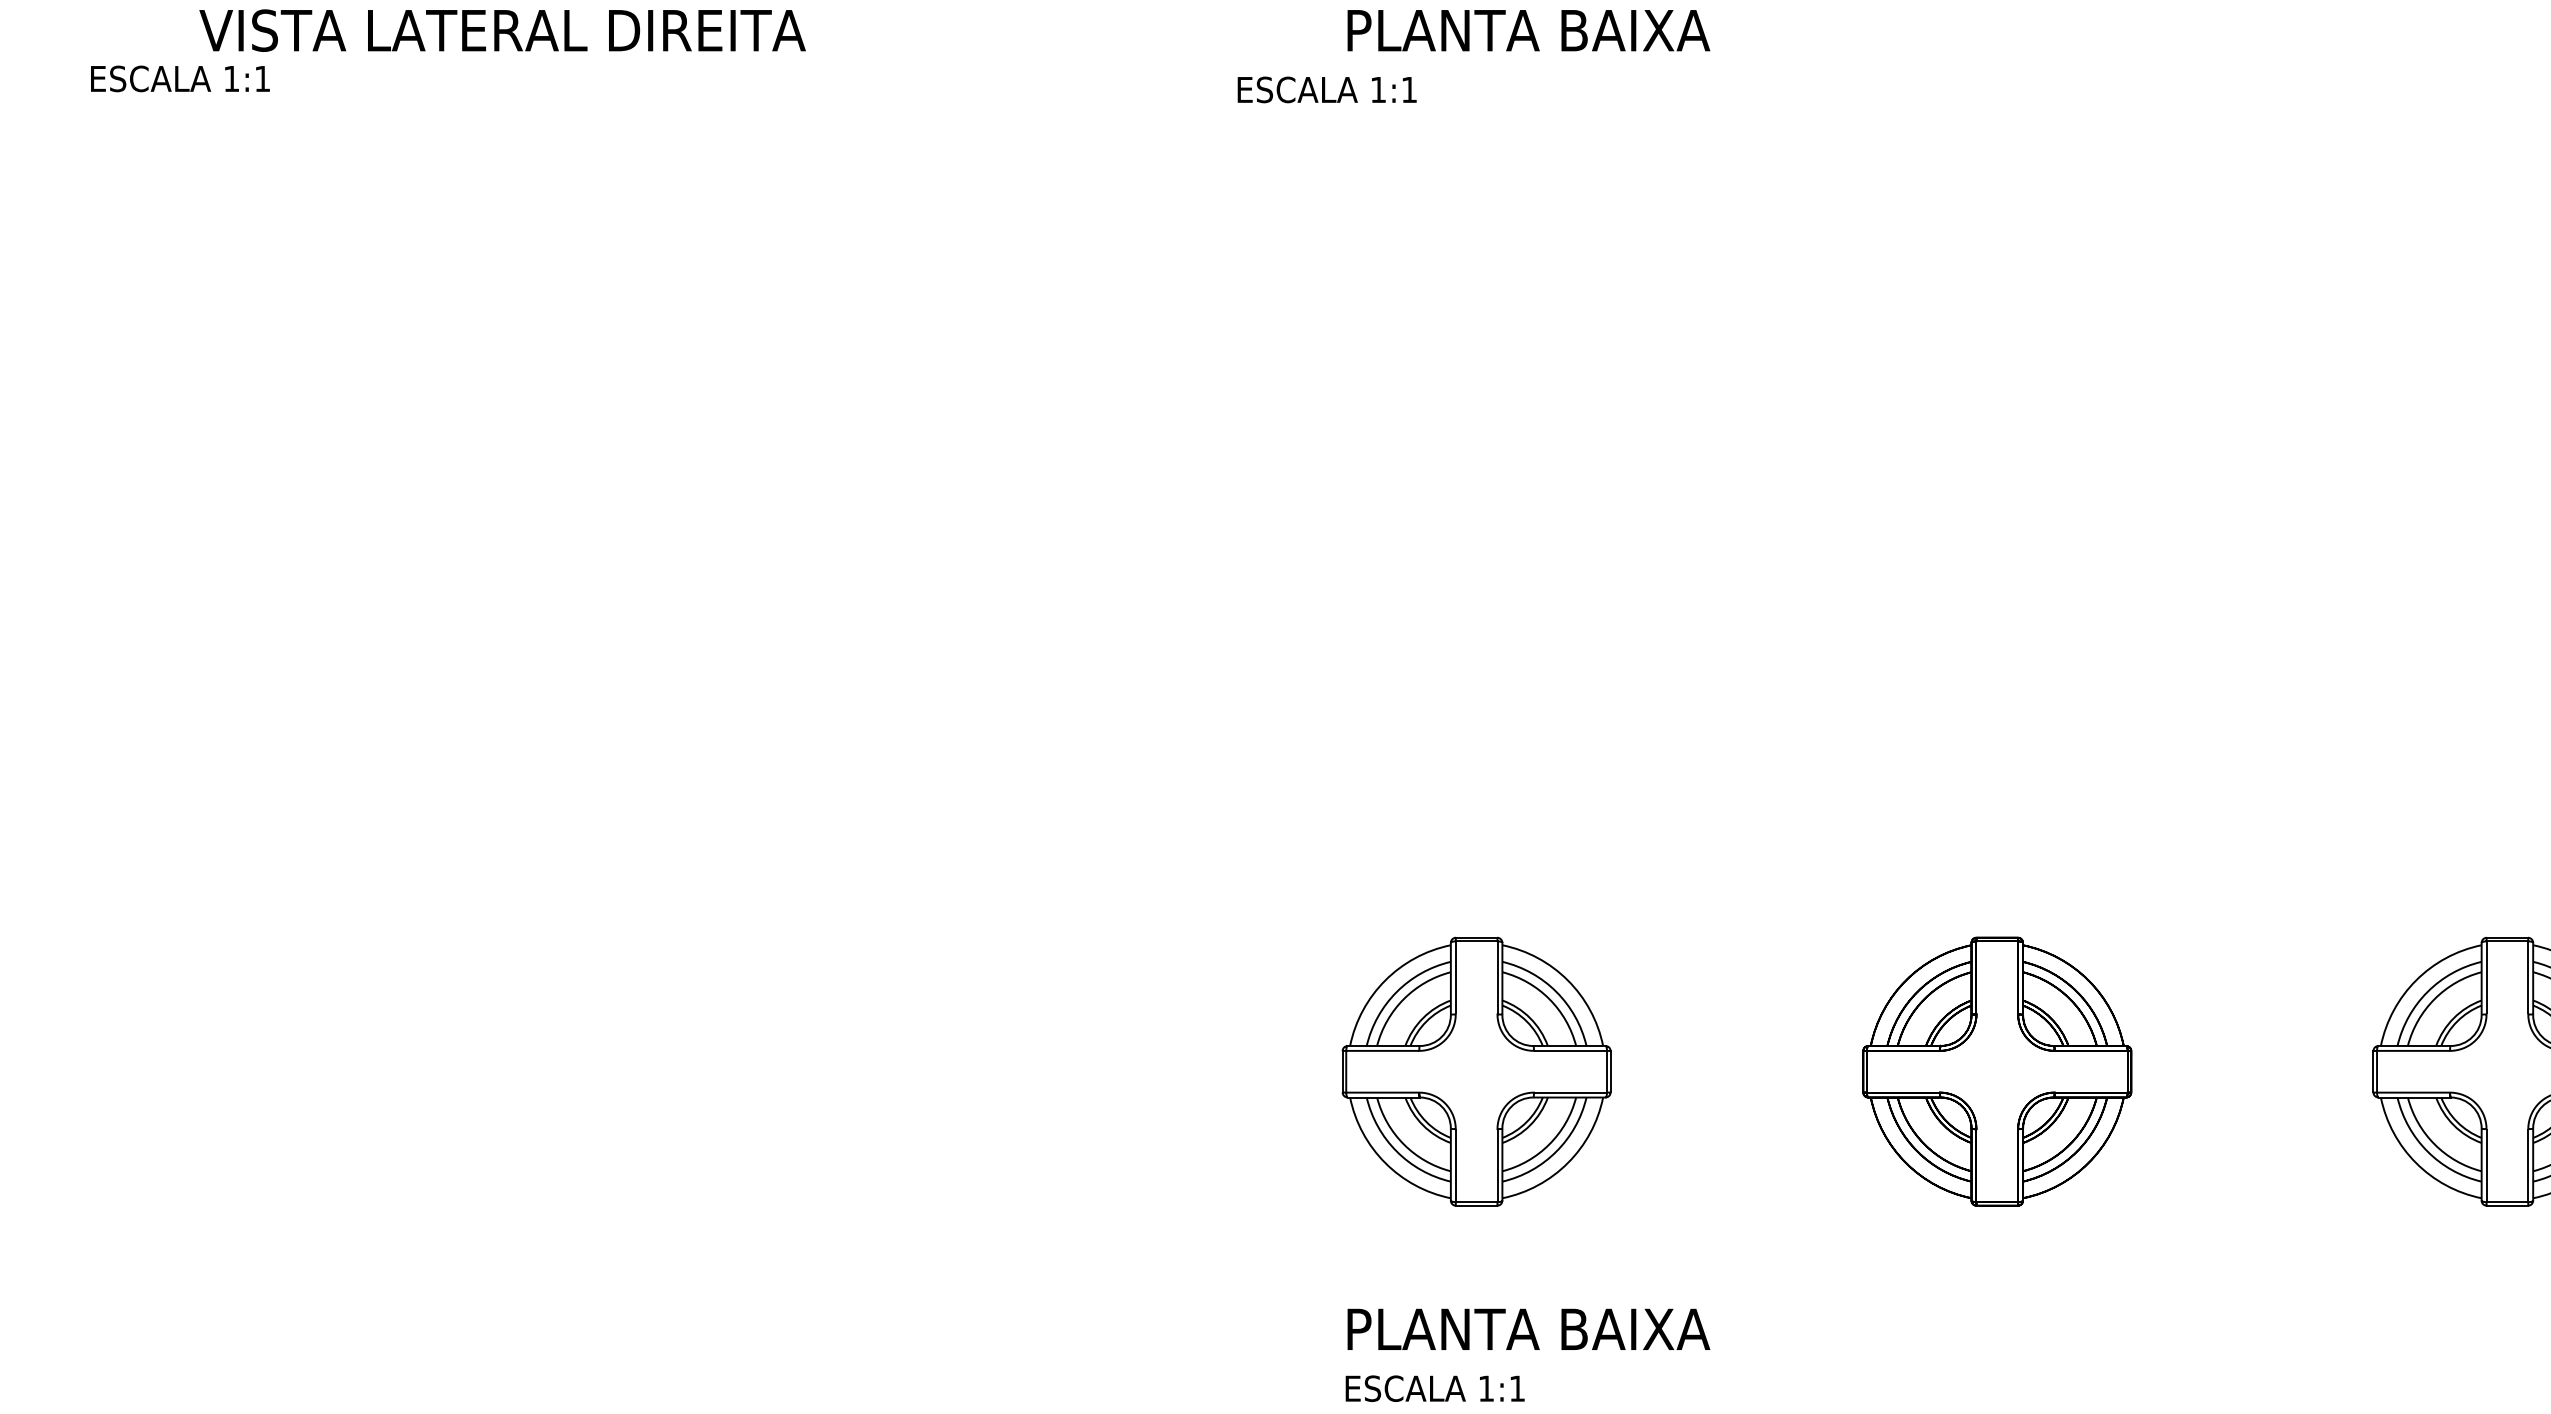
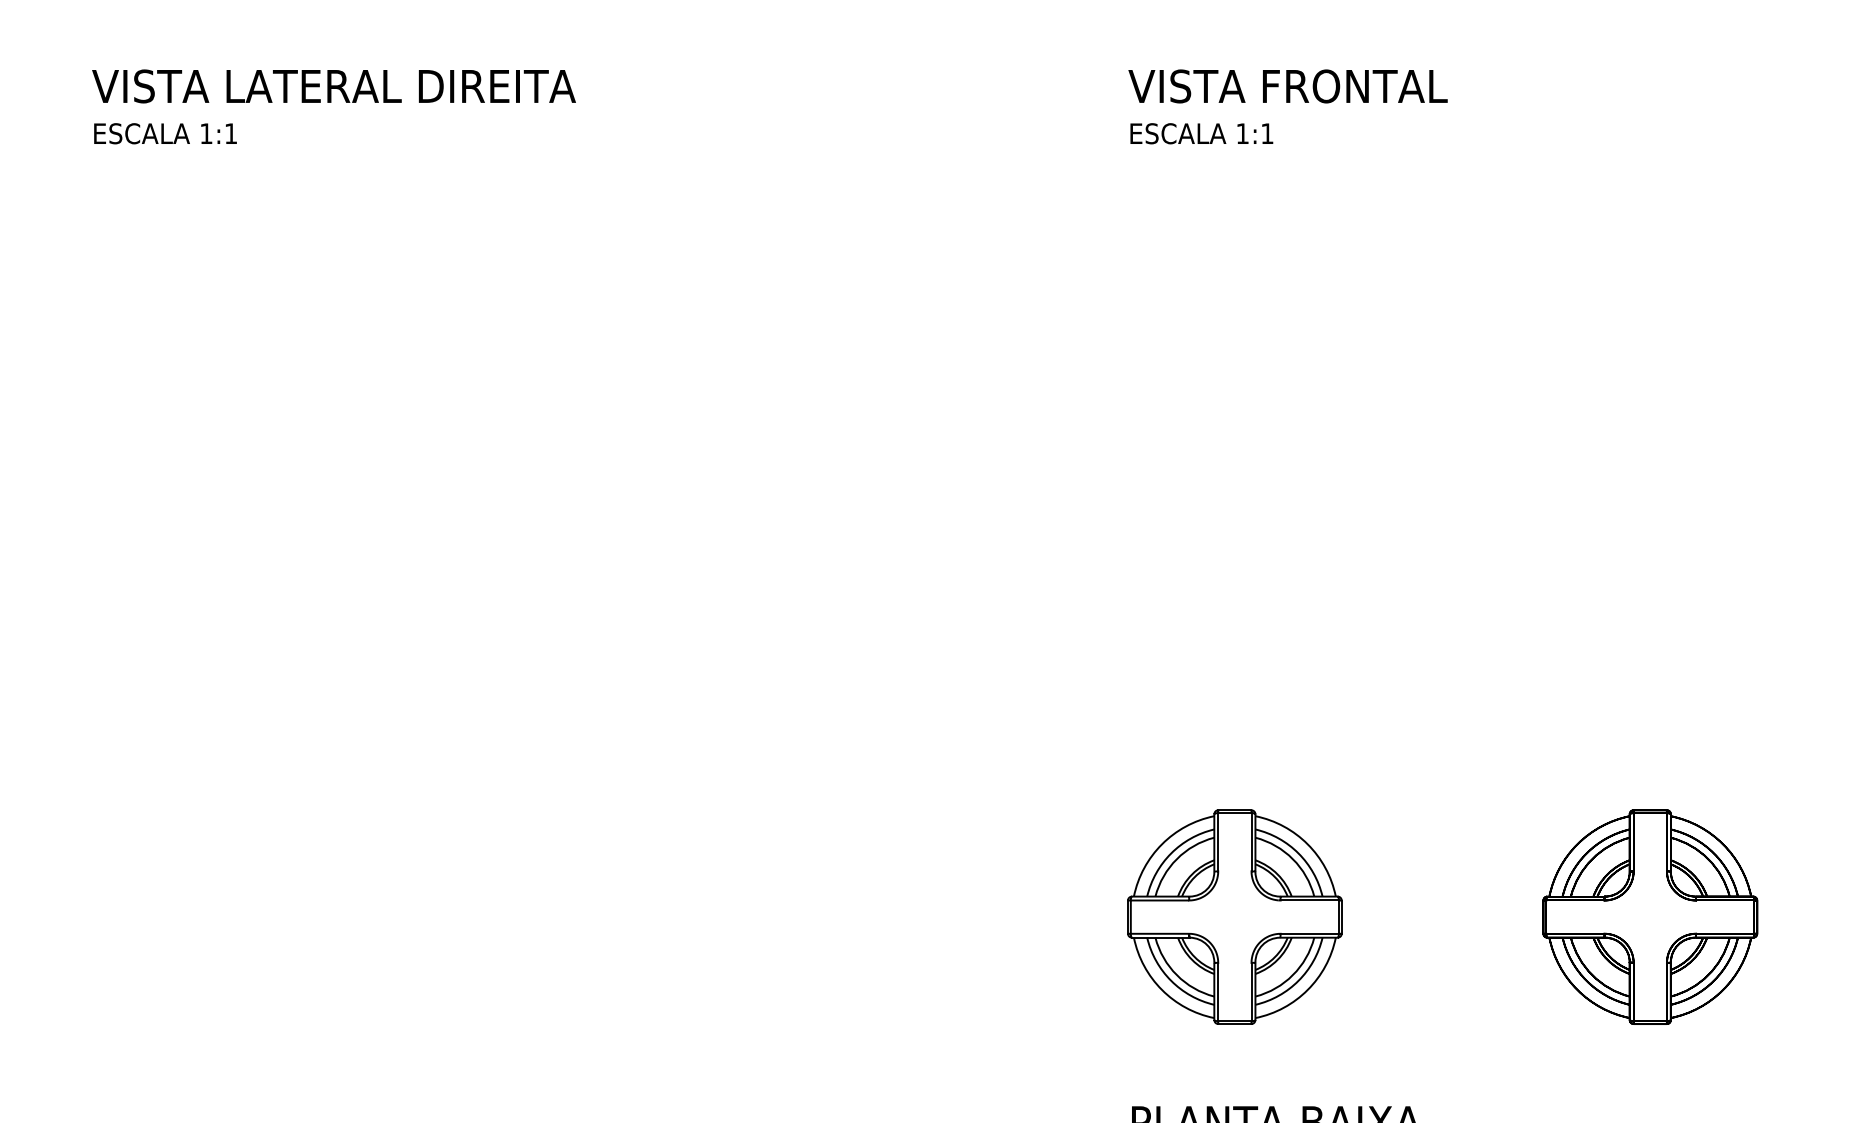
text: (502, 30) -> (333, 86), moved
text: (1543, 30) -> (1288, 86), PLANTA BAIXA -> VISTA FRONTAL
text: (180, 78) -> (165, 133), moved
text: (1326, 89) -> (1201, 133), moved

